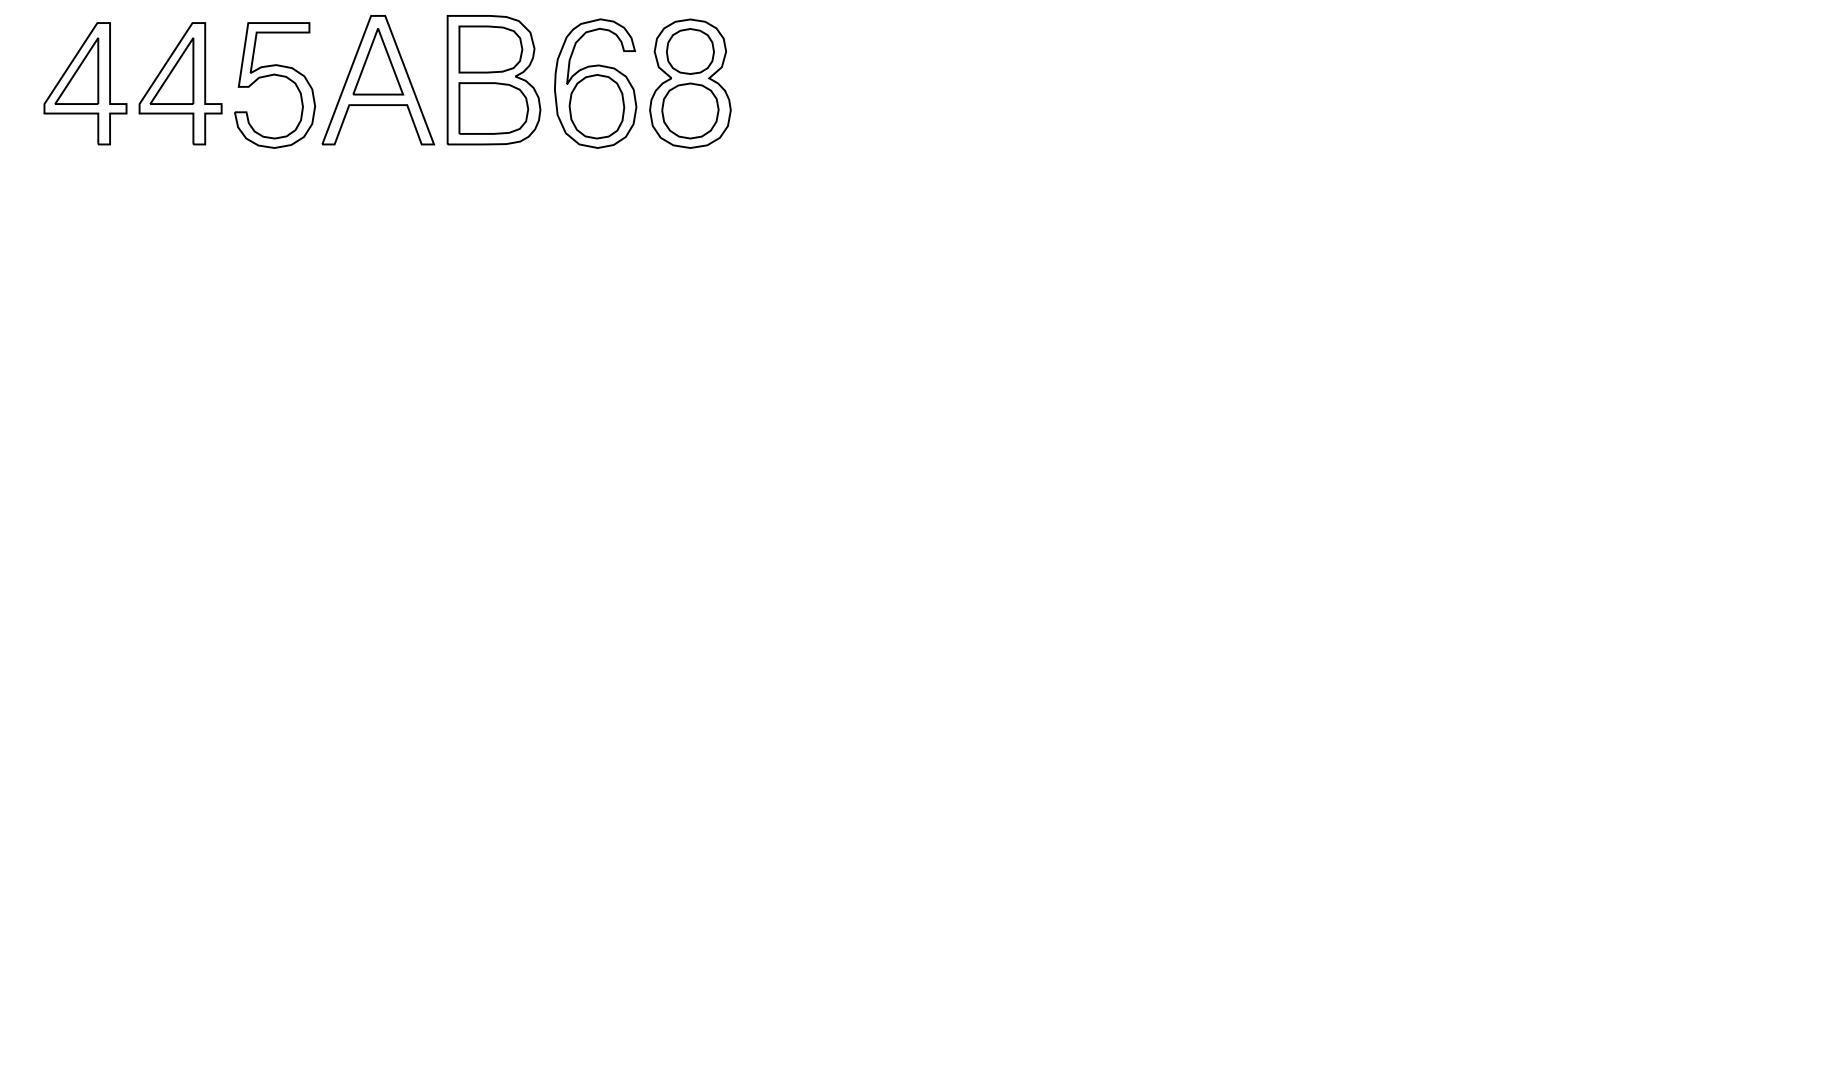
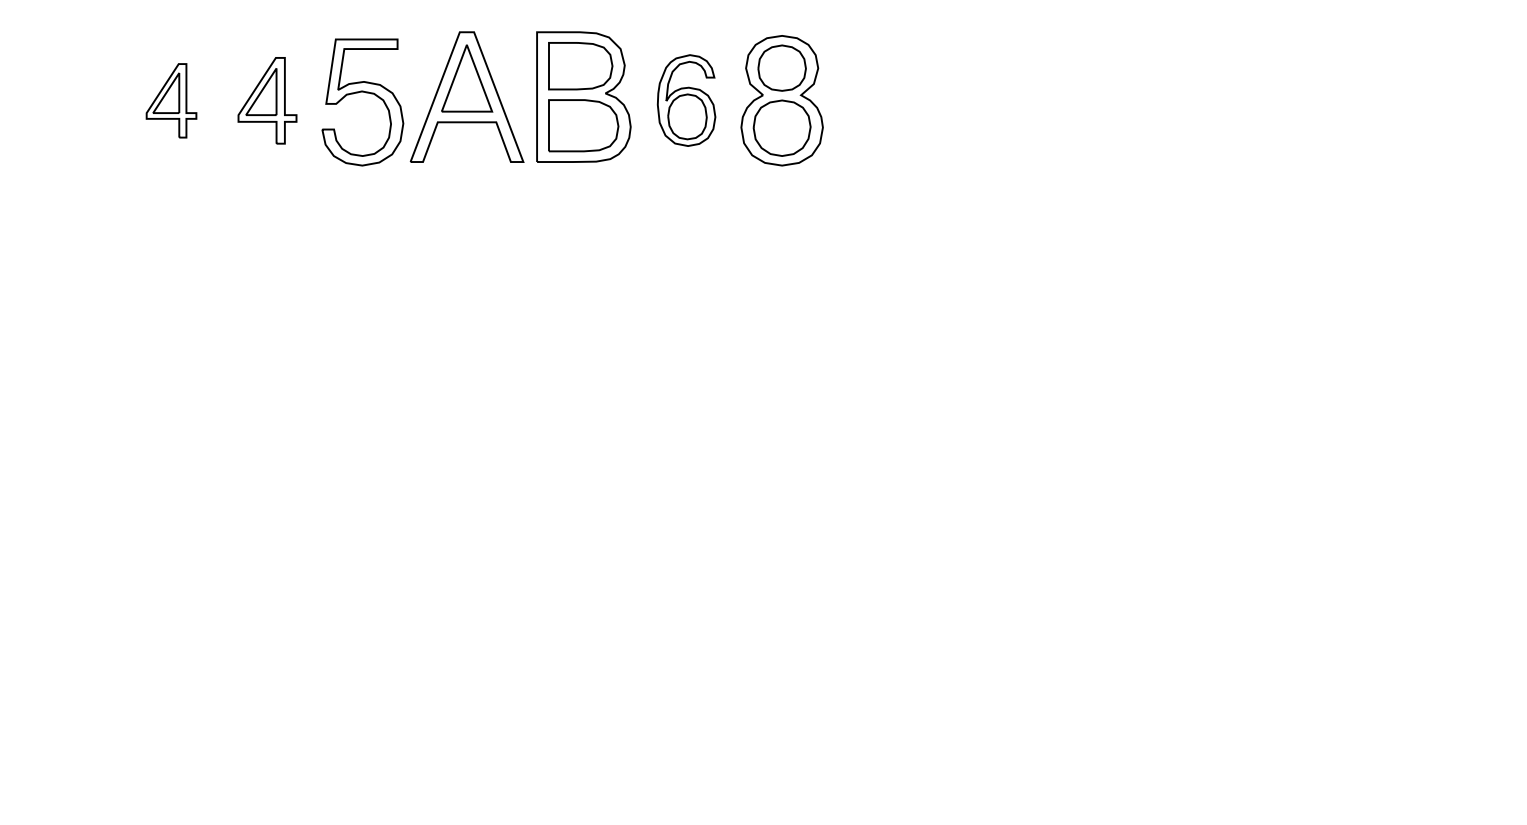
part: (85, 83) -> (171, 100), size x0.6
part: (180, 83) -> (267, 100), size x0.7
part: (595, 83) -> (686, 100), size x0.7

